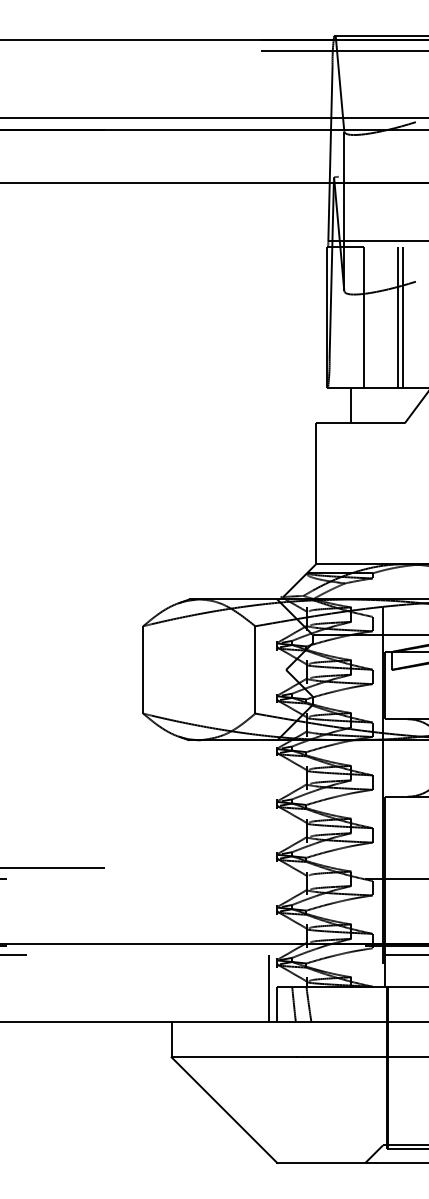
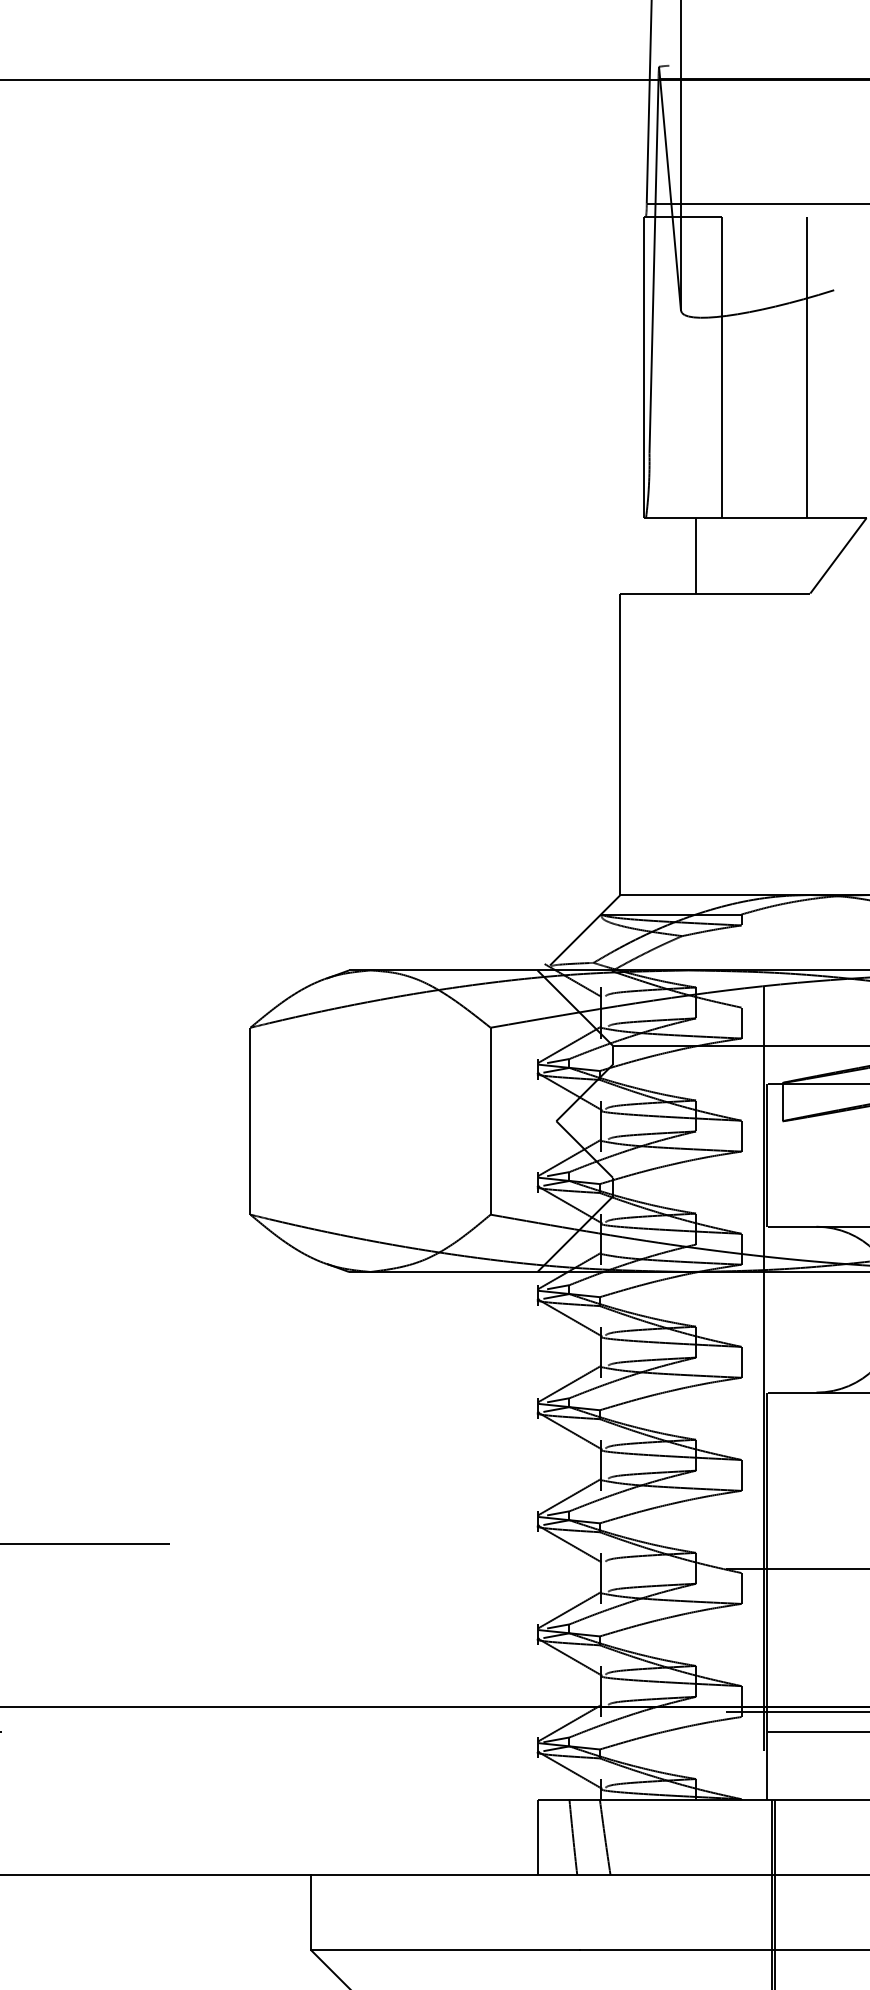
line: (398, 317) -> (796, 366), removed
line: (268, 988) -> (518, 1803), removed

